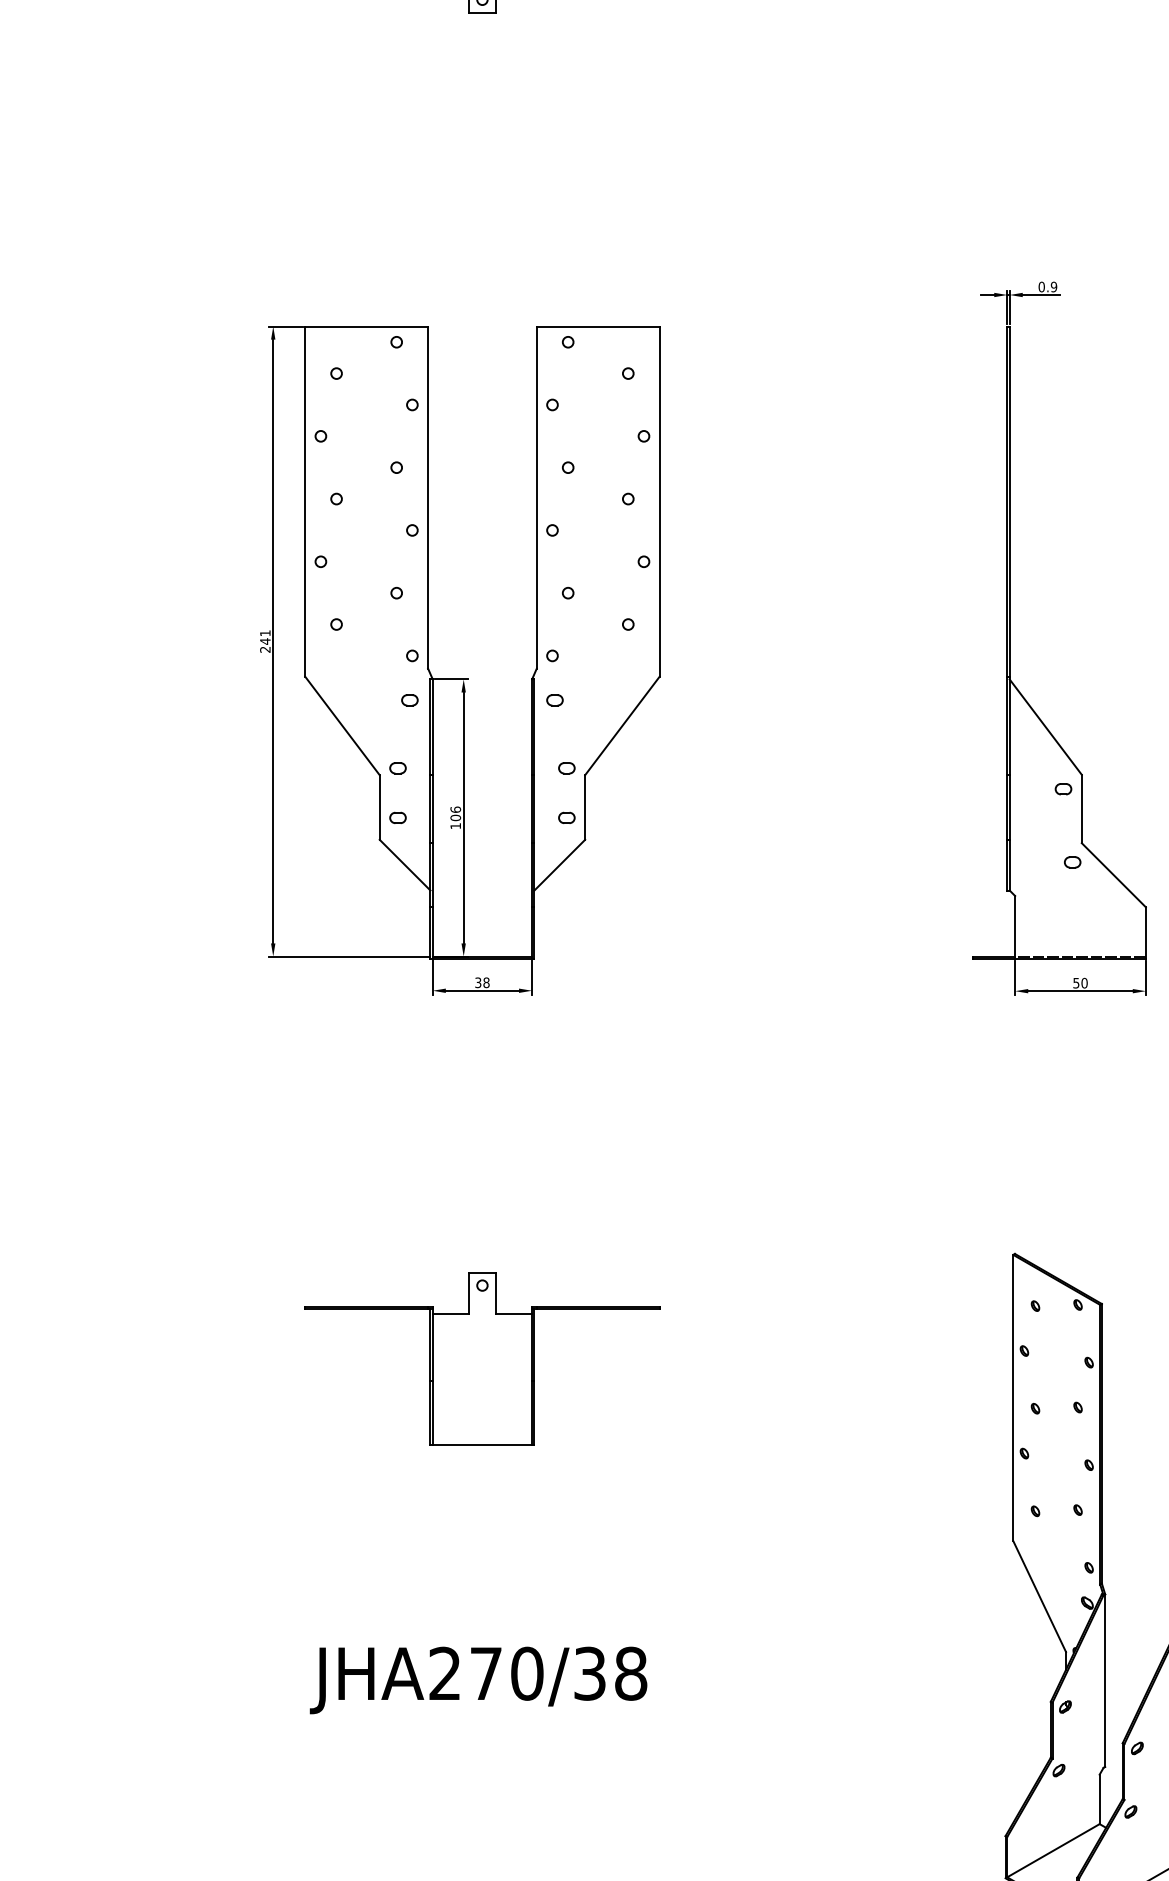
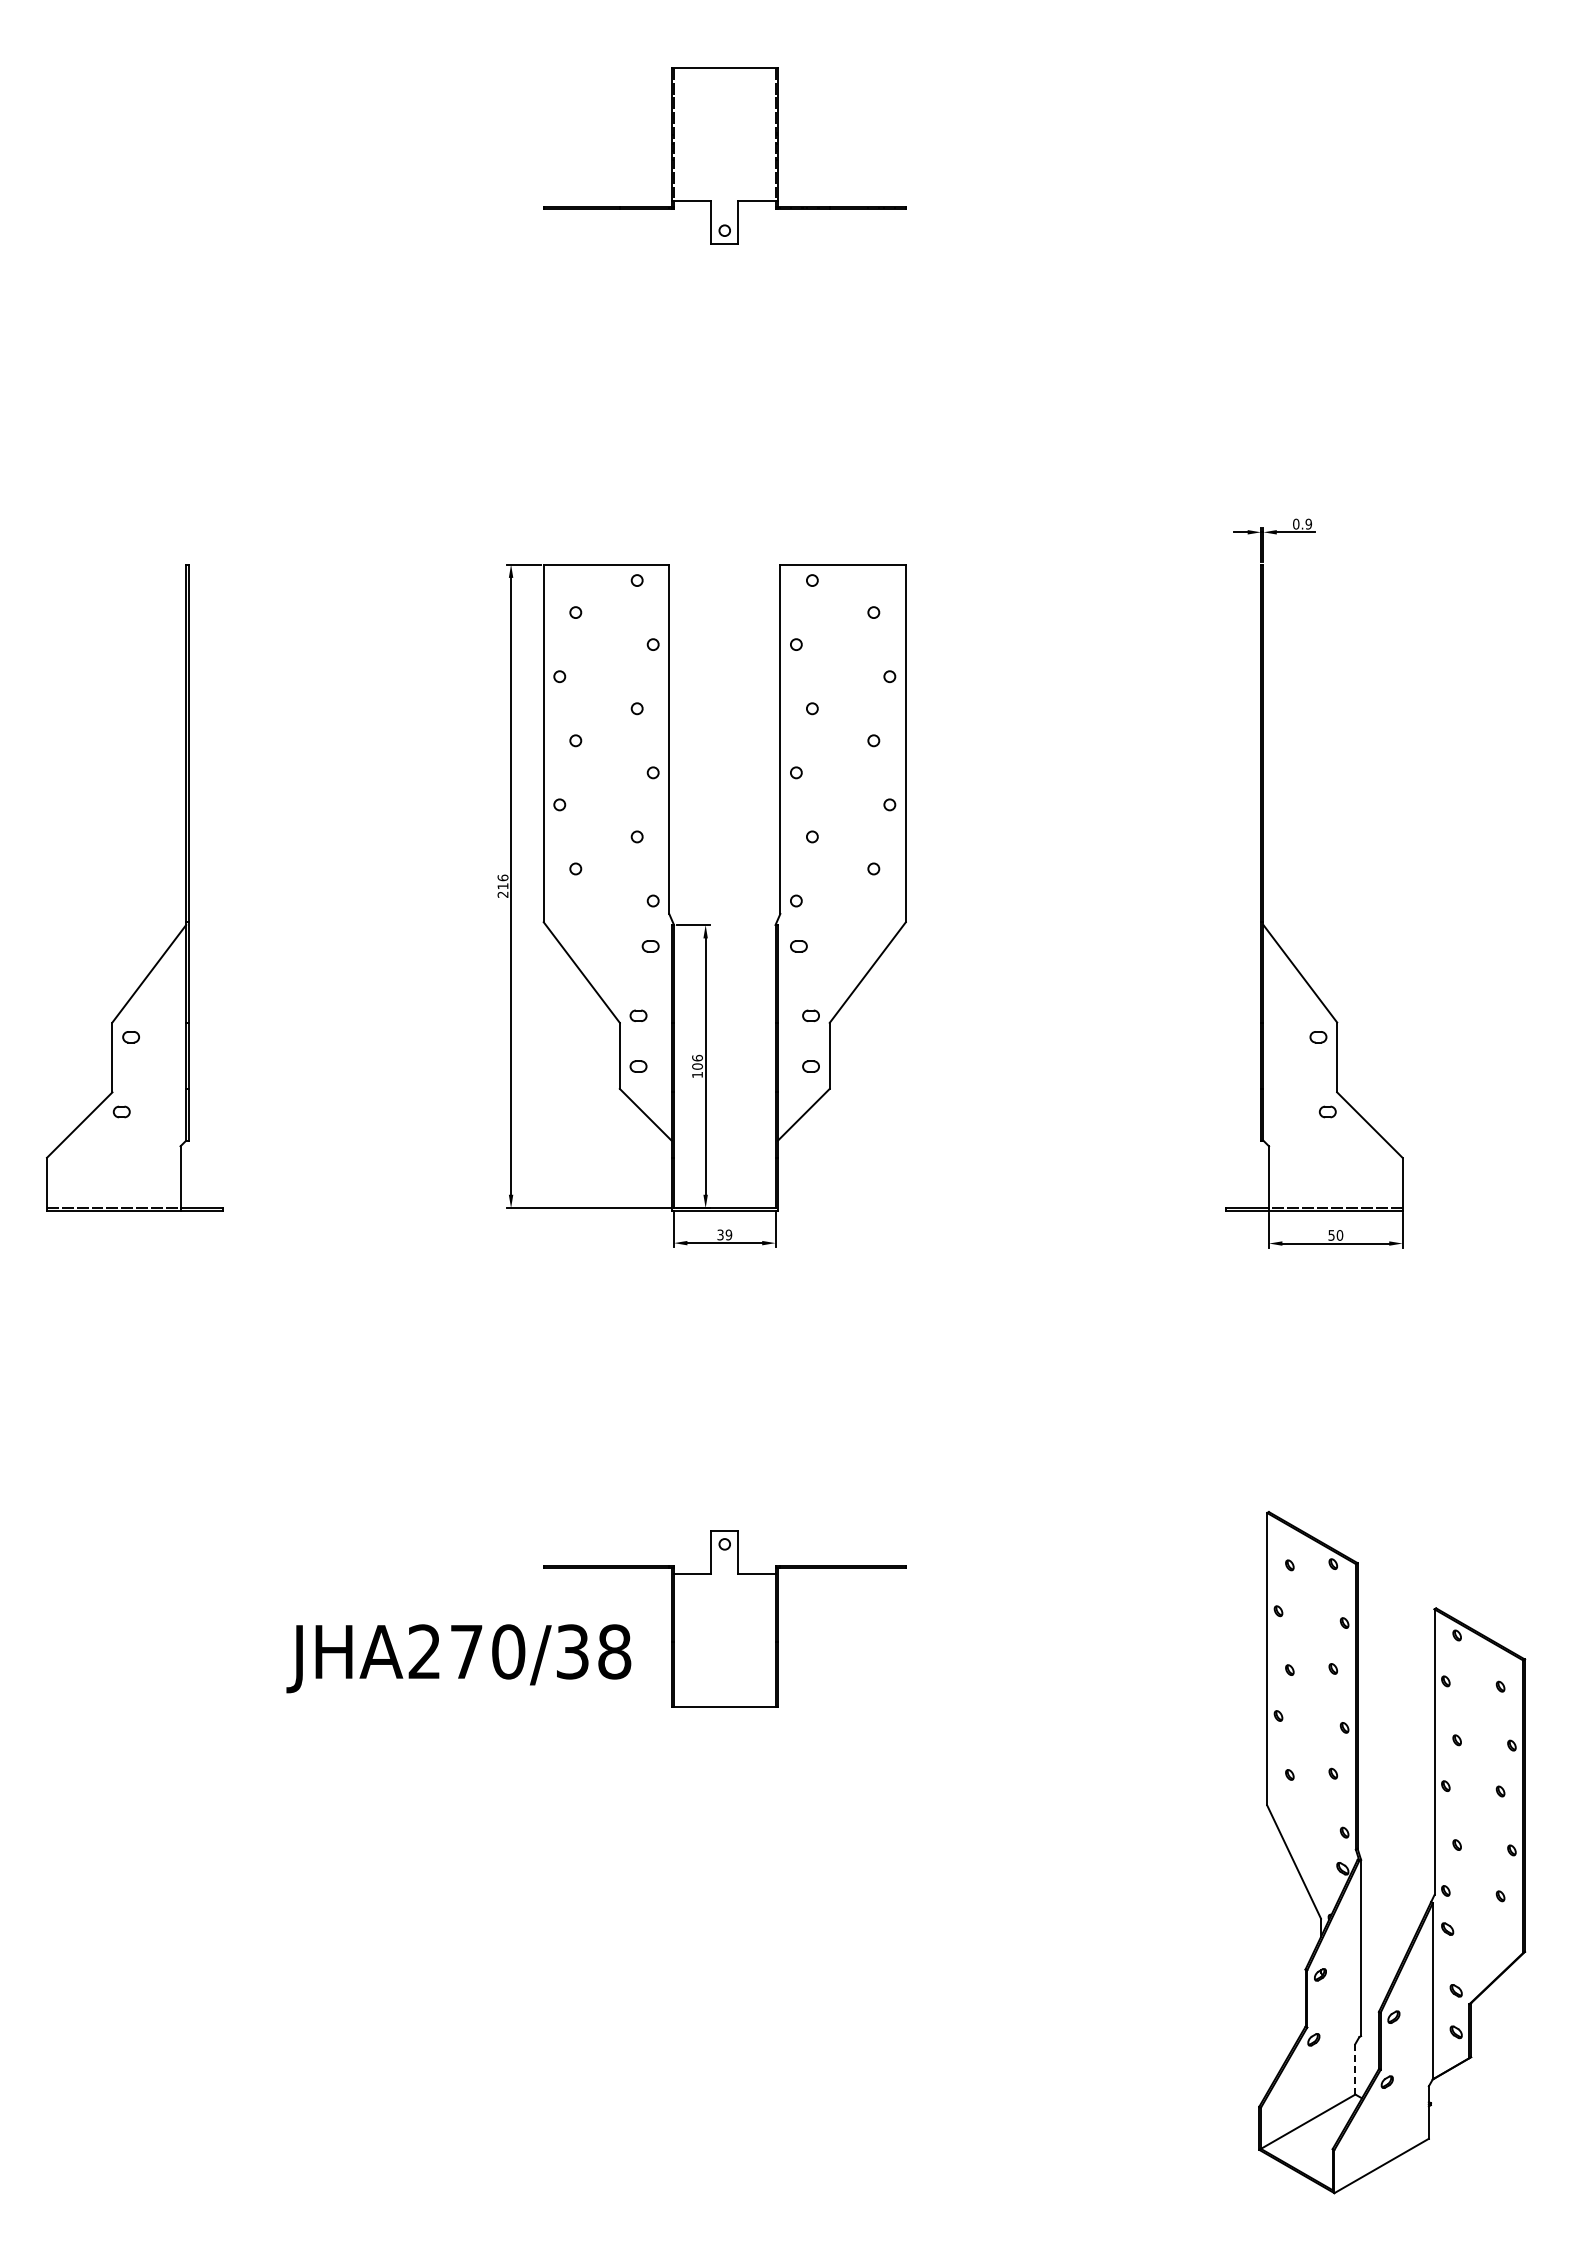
text: (264, 636) -> (502, 881), 241 -> 216
text: (486, 982) -> (728, 1234), 38 -> 39
text: (478, 1680) -> (458, 1658), moved
line: (1099, 1798) -> (1355, 2068), solid -> dashed

